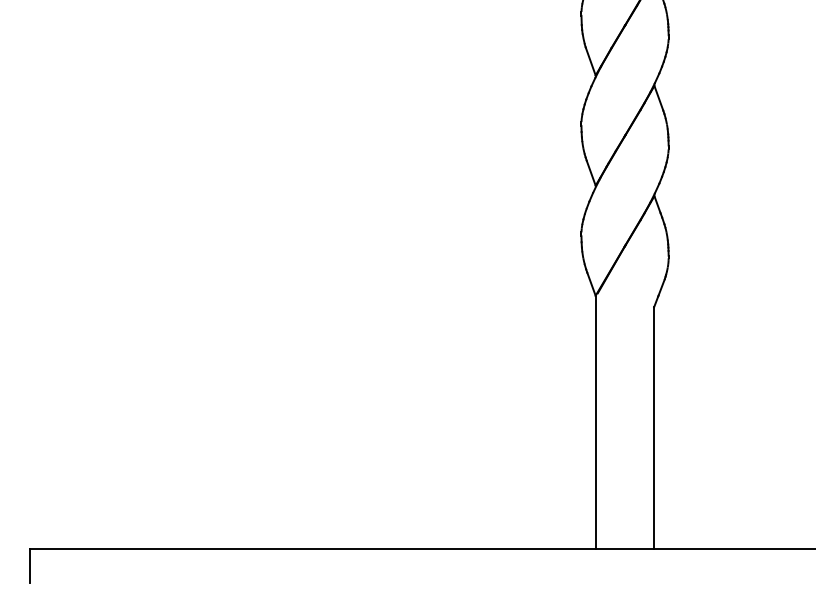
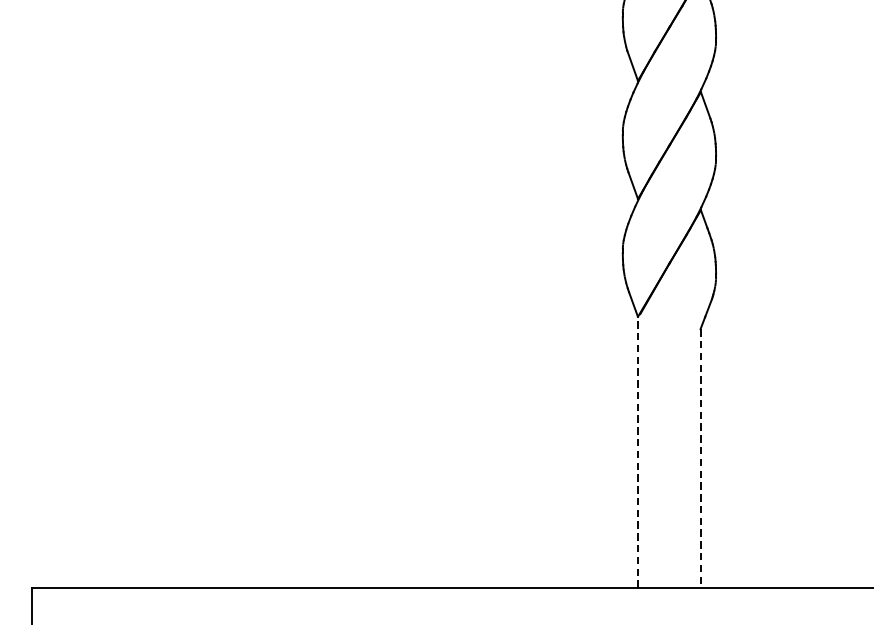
line: (596, 422) -> (638, 452), solid -> dashed
line: (654, 428) -> (700, 458), solid -> dashed

